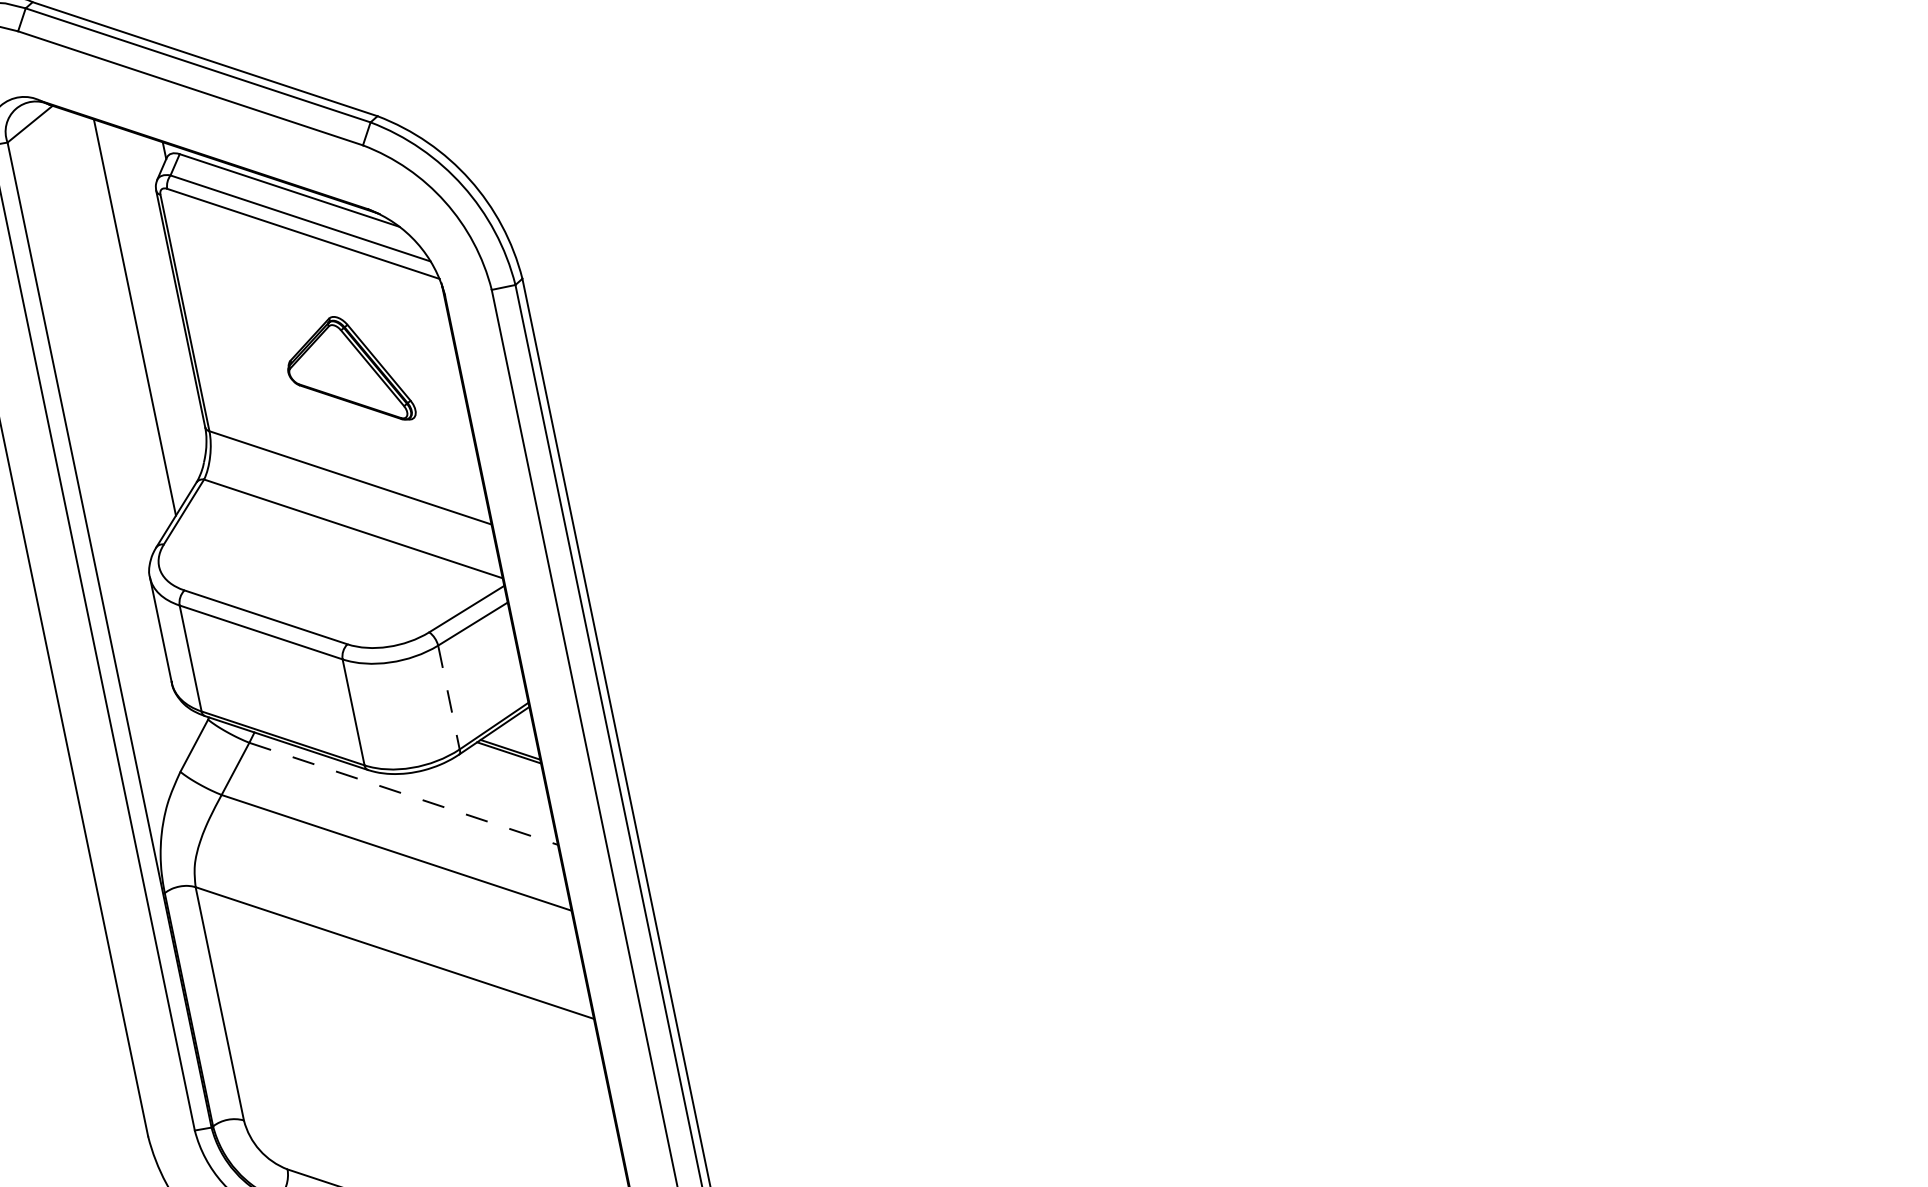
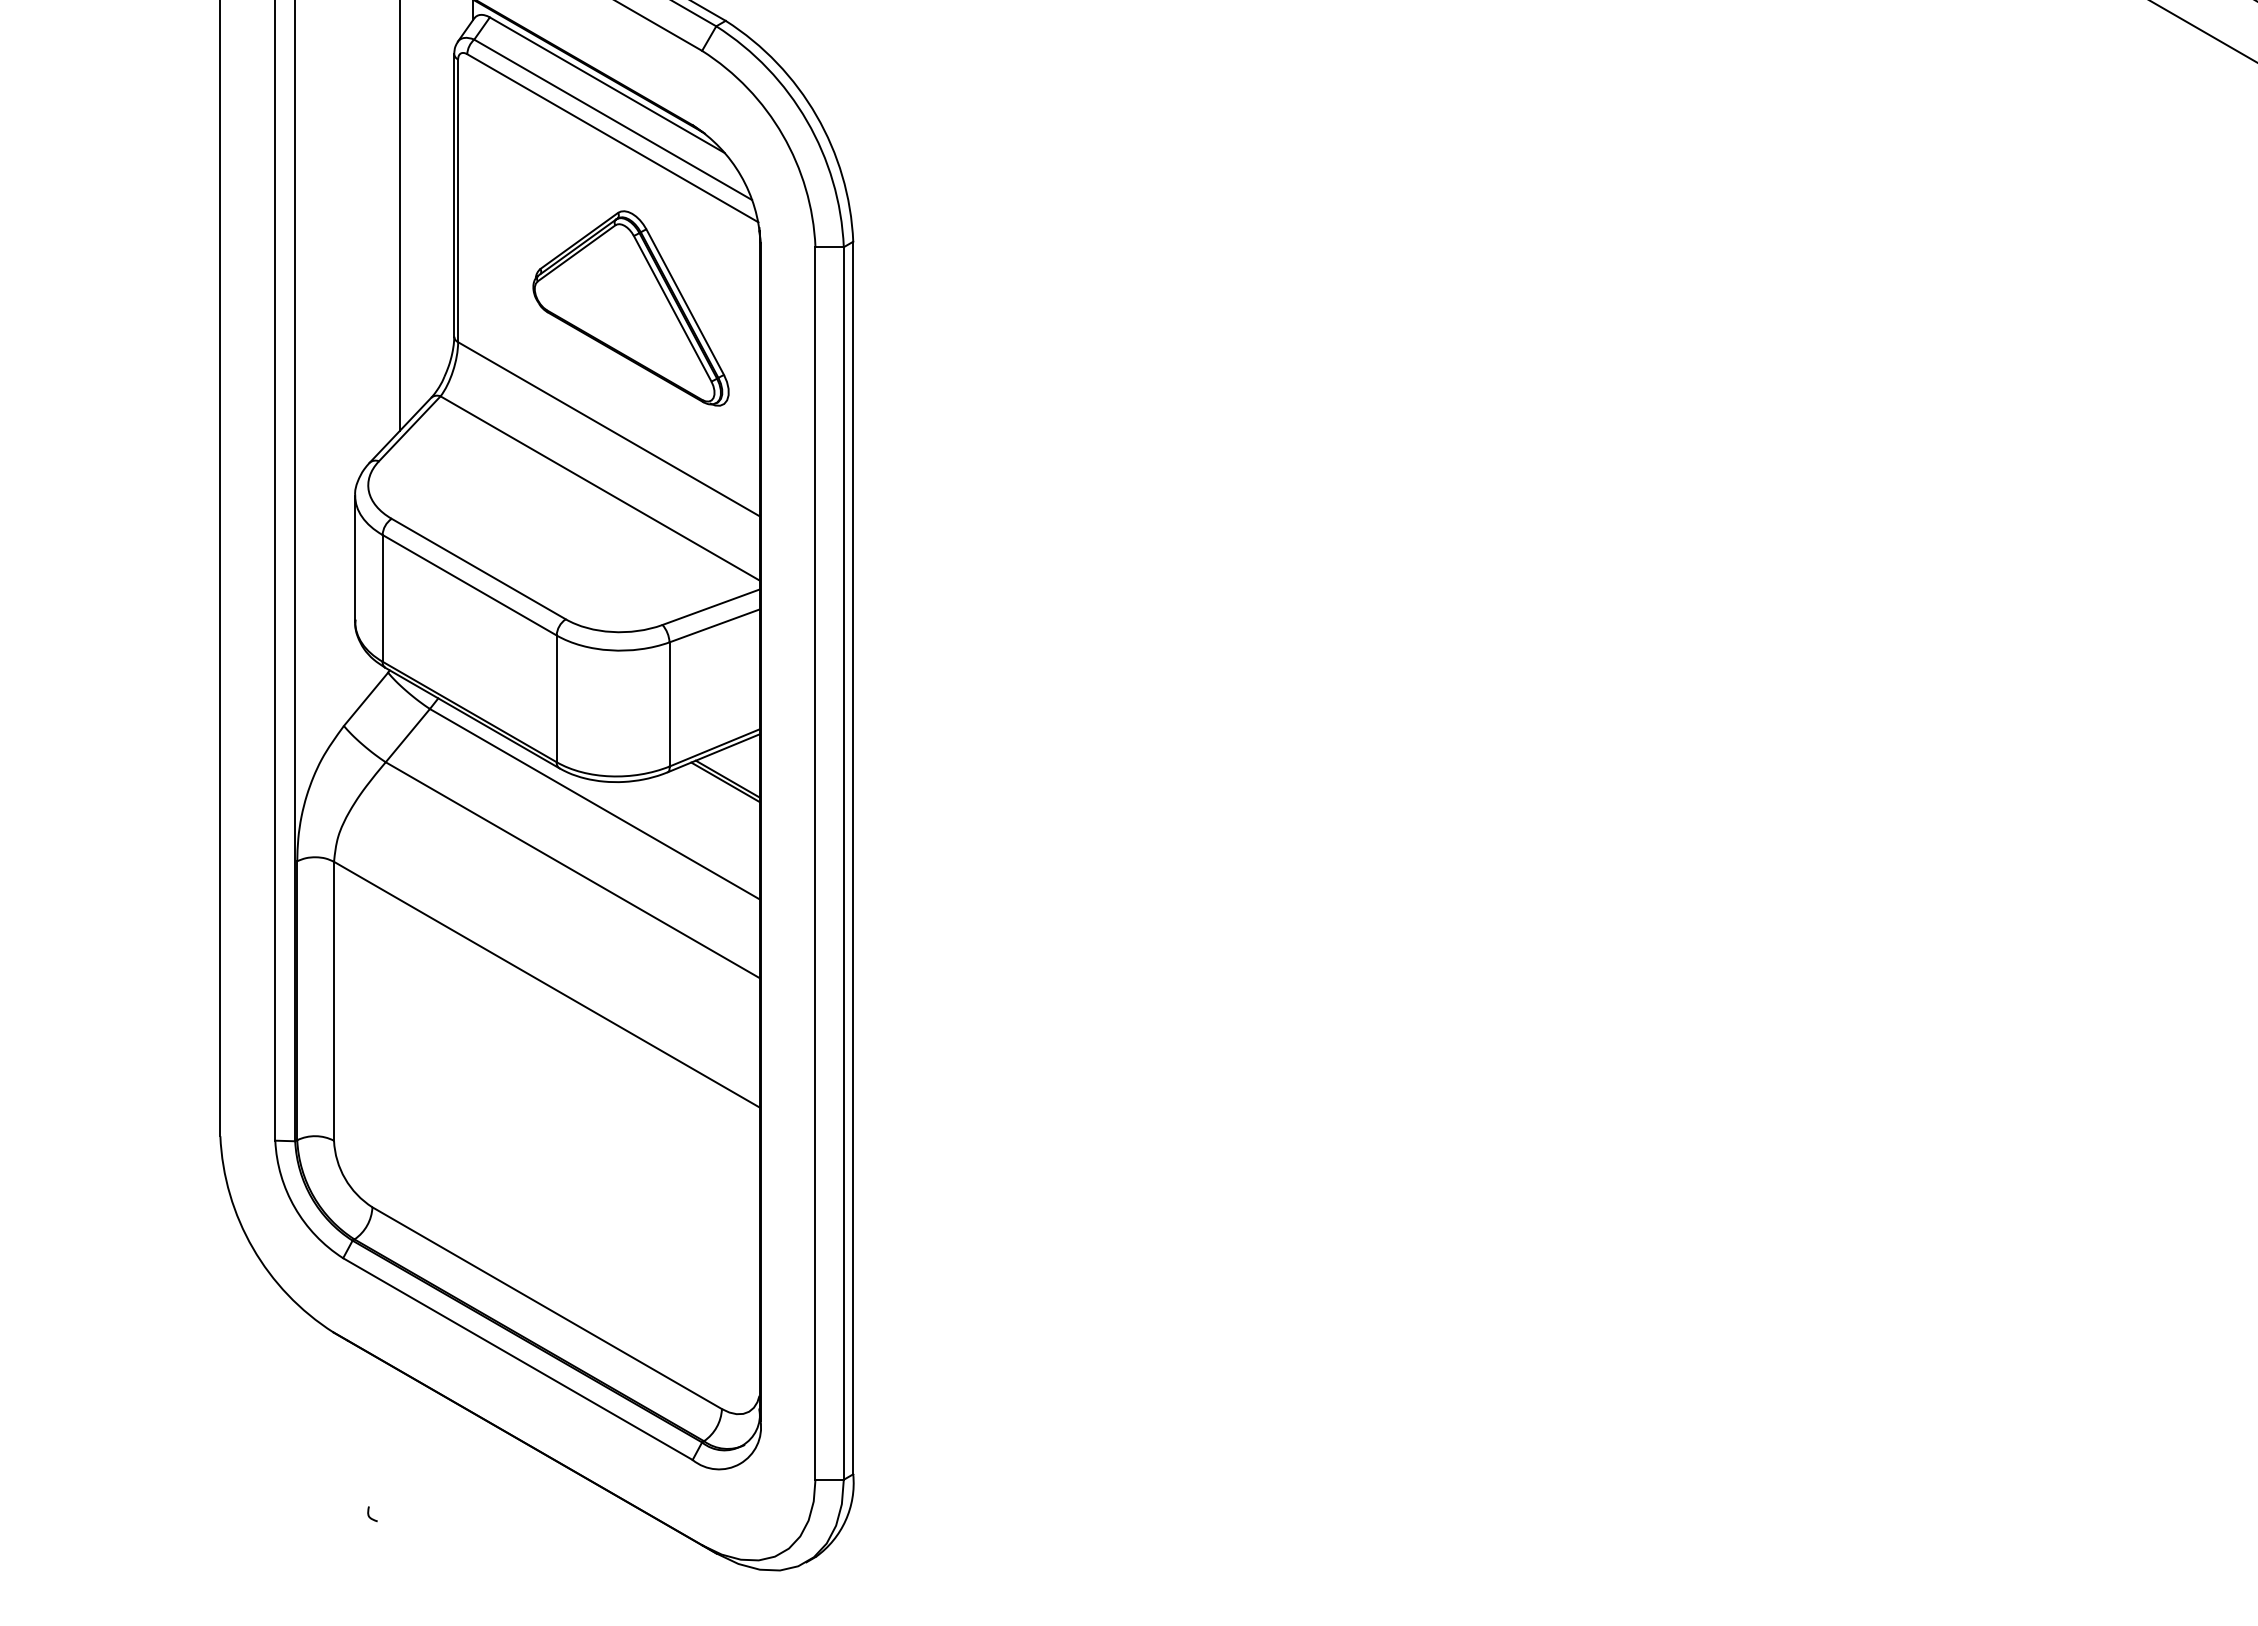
part: (347, 373) -> (630, 308), size x1.43
line: (448, 697) -> (669, 704), dashed -> solid
line: (404, 793) -> (595, 804), dashed -> solid

